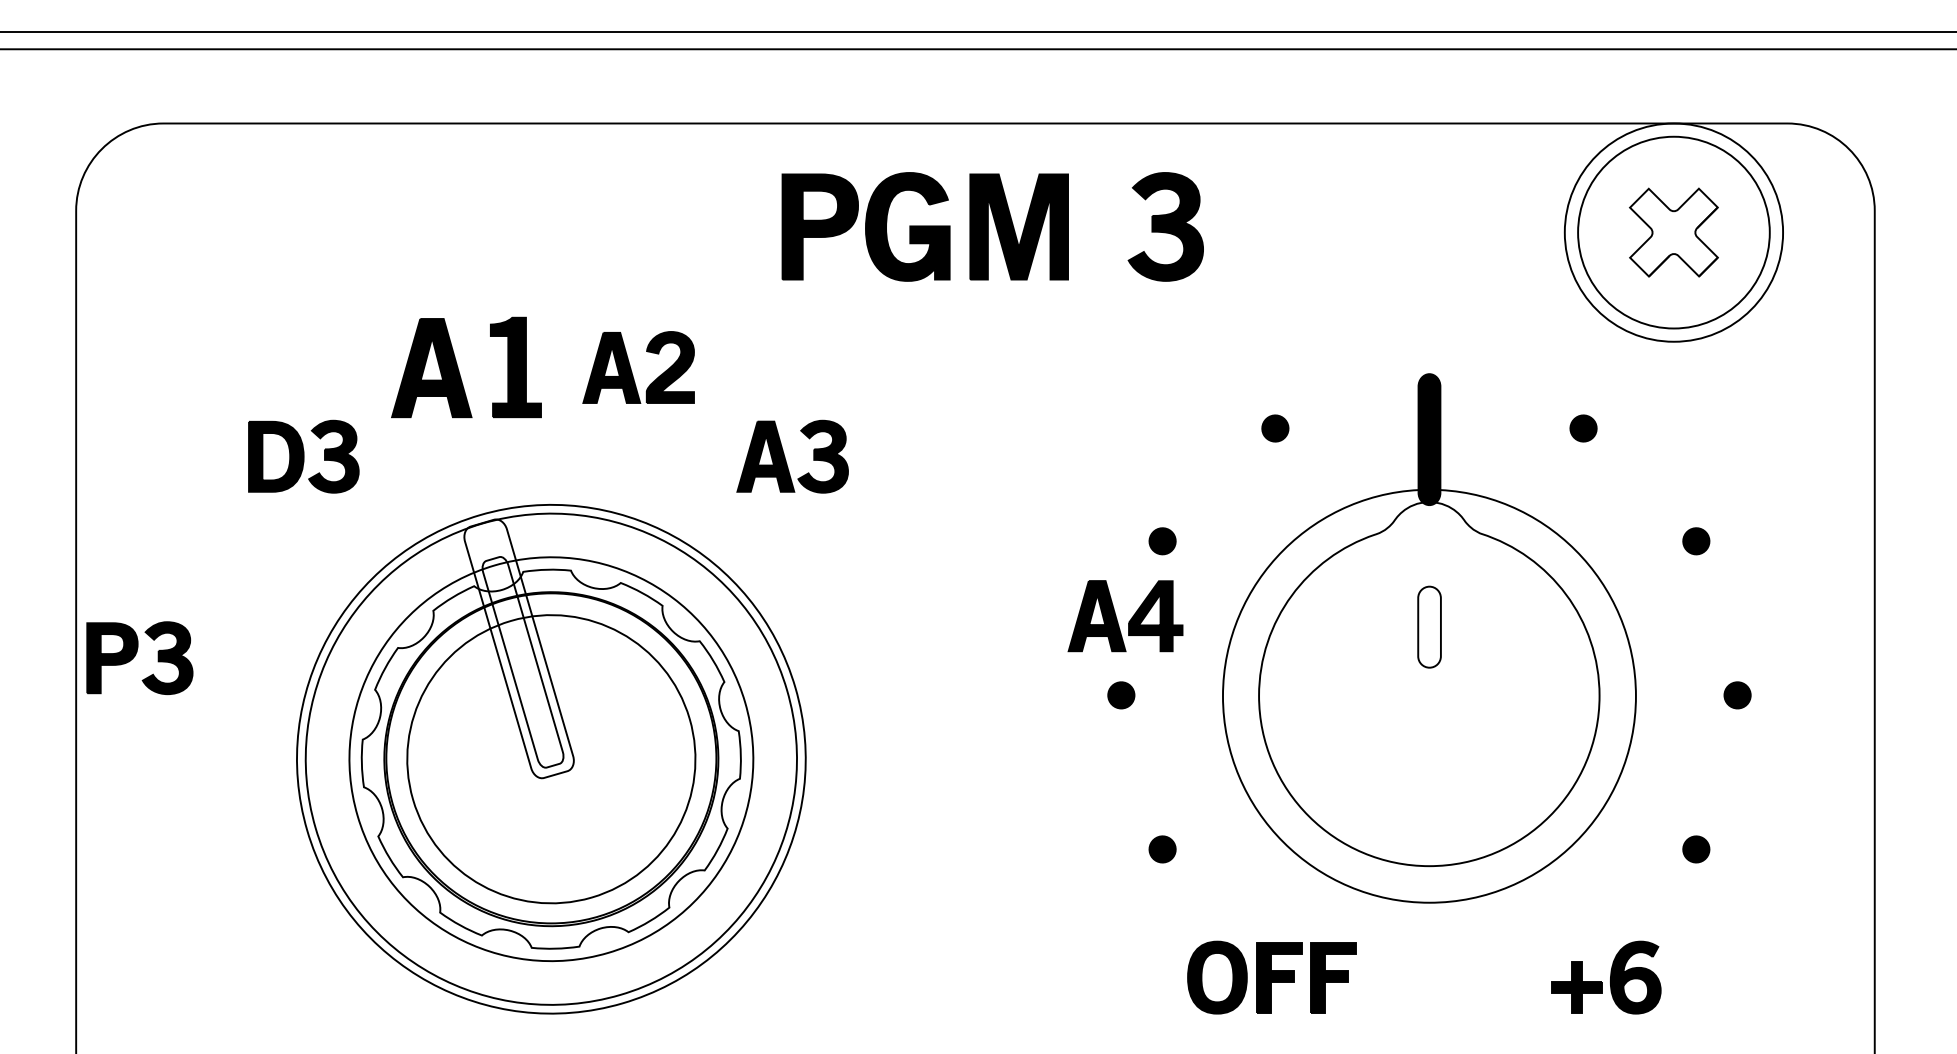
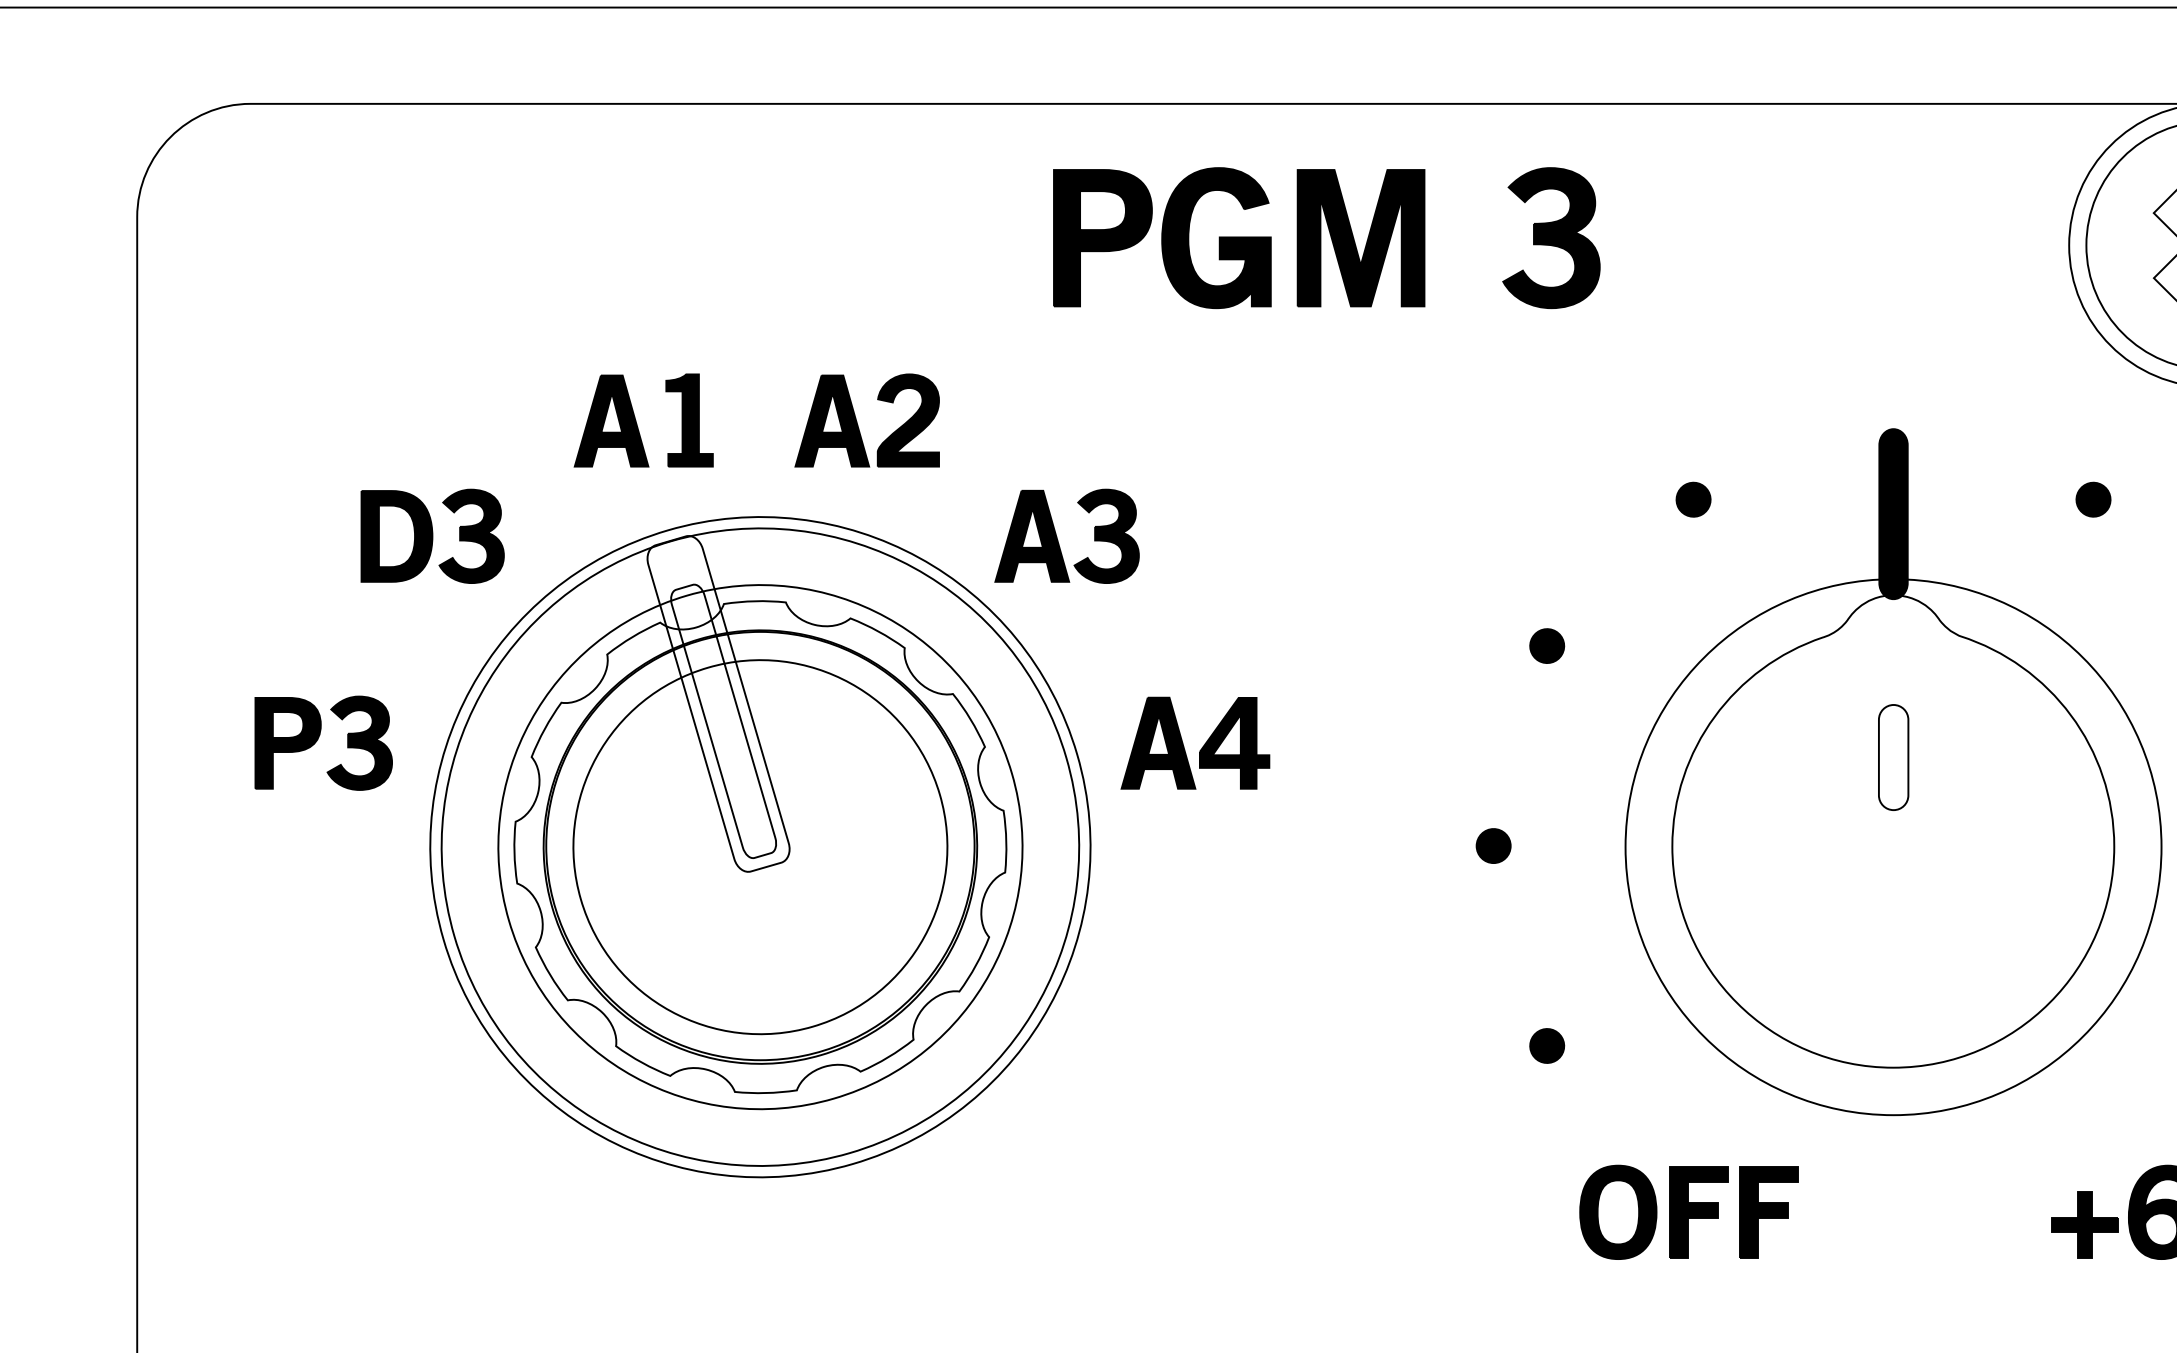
part: (466, 367) -> (643, 420), size x0.71
part: (1125, 616) -> (1195, 743), moved
part: (139, 658) -> (323, 743), moved
part: (551, 759) -> (760, 847), moved

